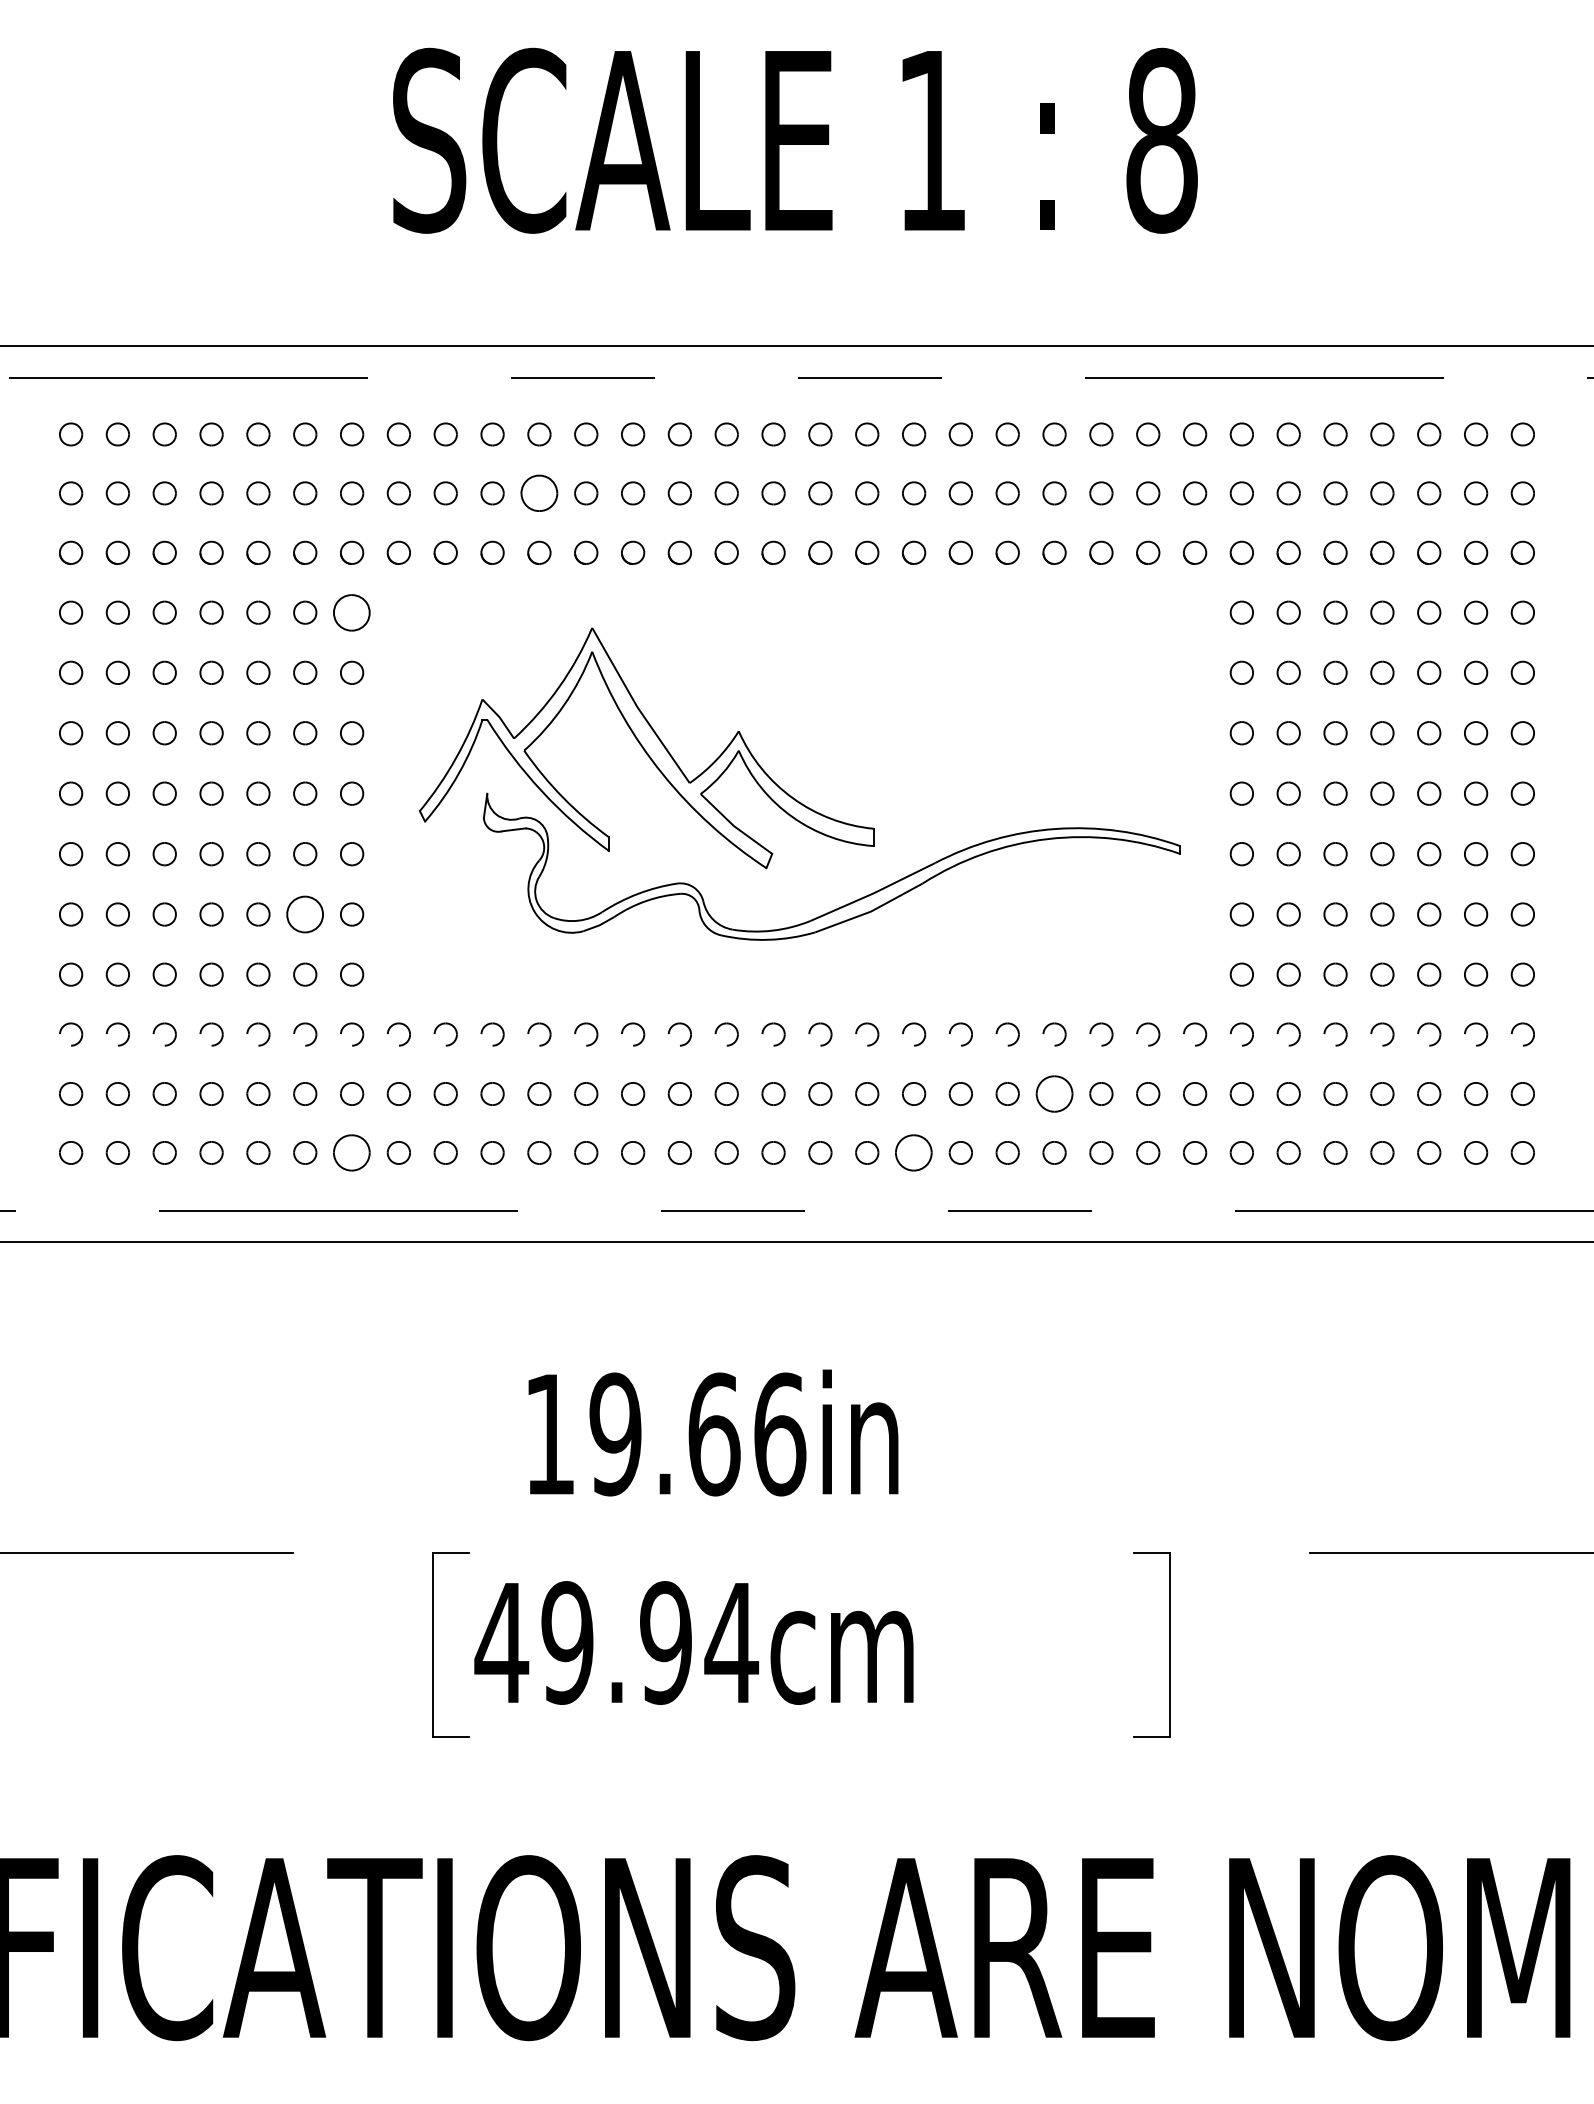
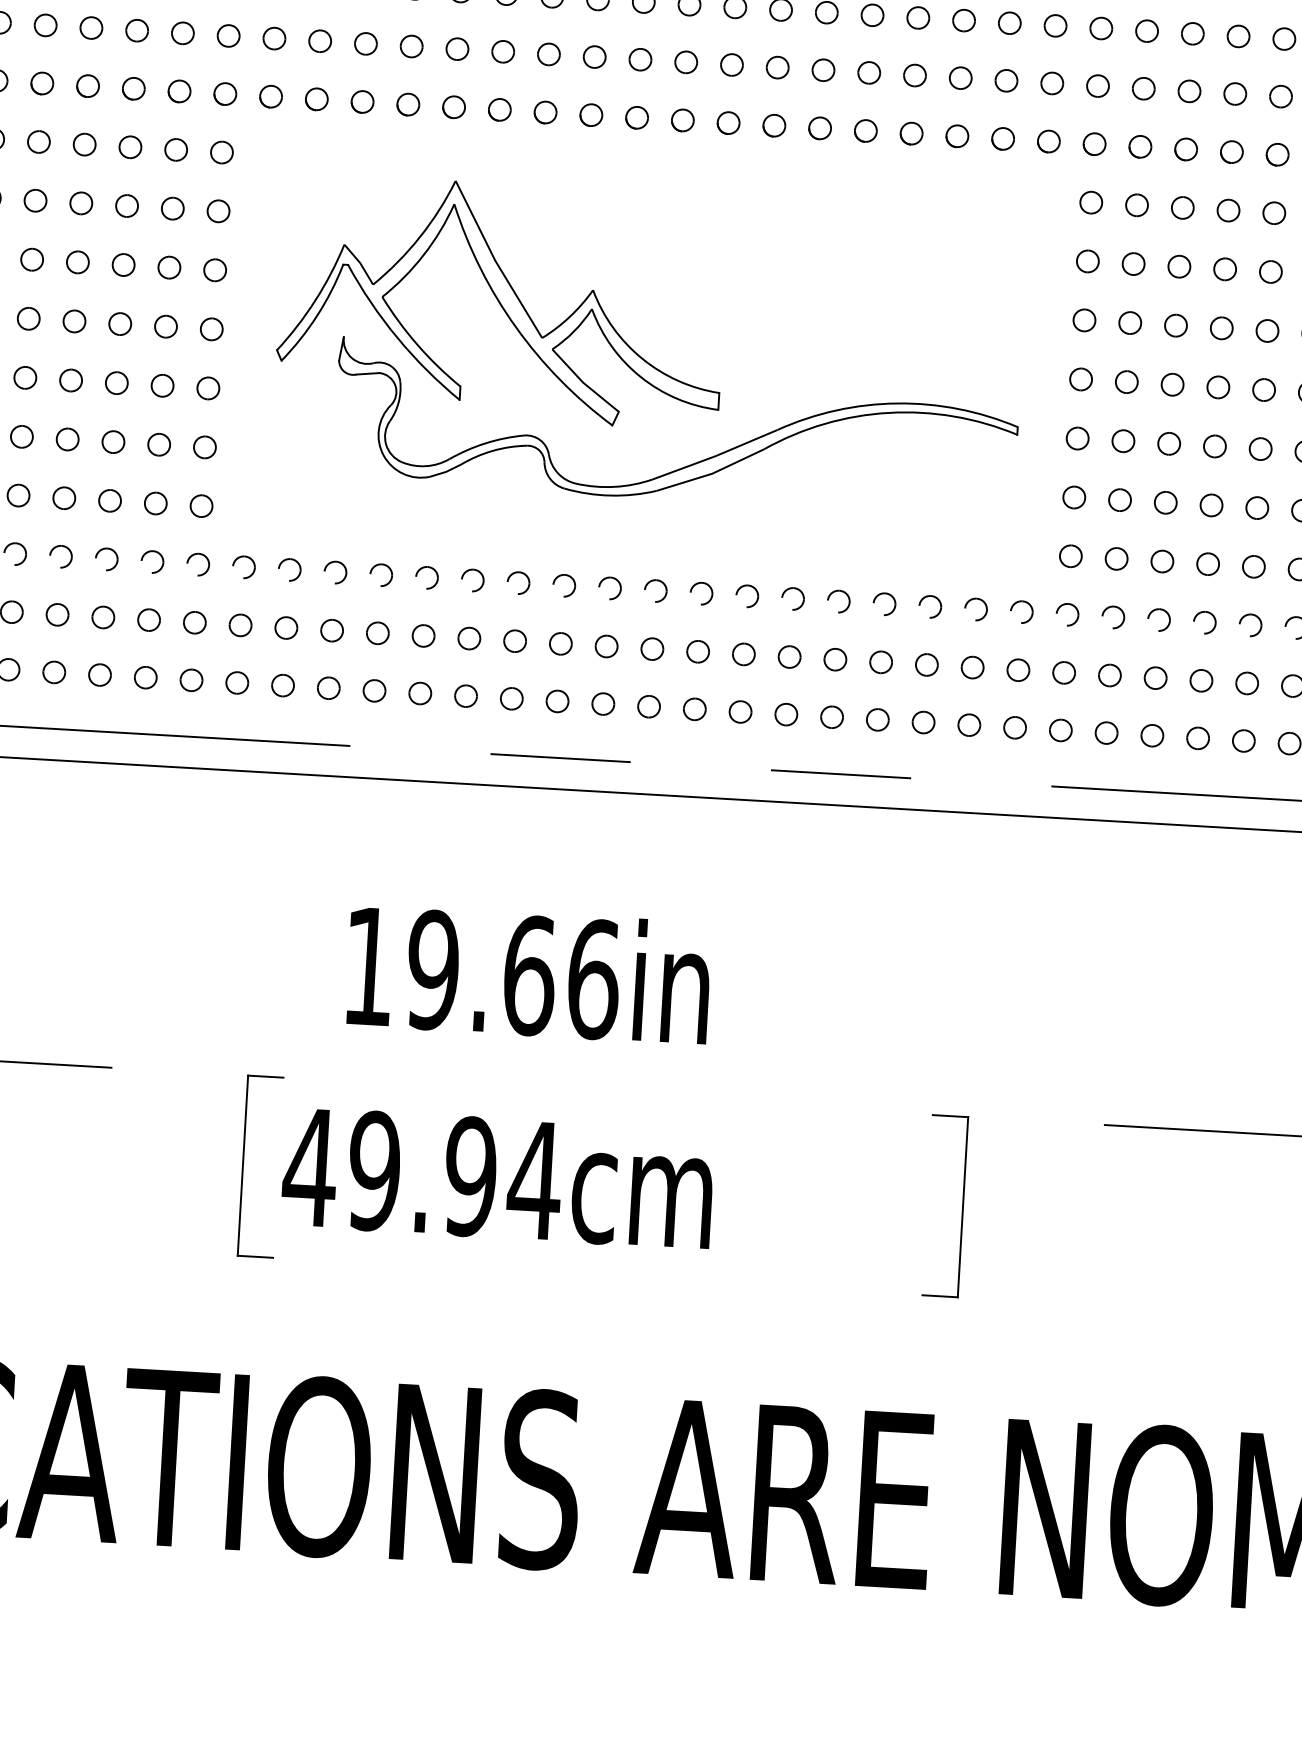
part: (539, 493) -> (411, 46), size x0.62
part: (352, 612) -> (222, 152), size x0.62
part: (305, 914) -> (159, 444), size x0.62
part: (1054, 1093) -> (881, 661), size x0.62
part: (352, 1152) -> (191, 679), size x0.62
part: (914, 1152) -> (741, 711), size x0.62

